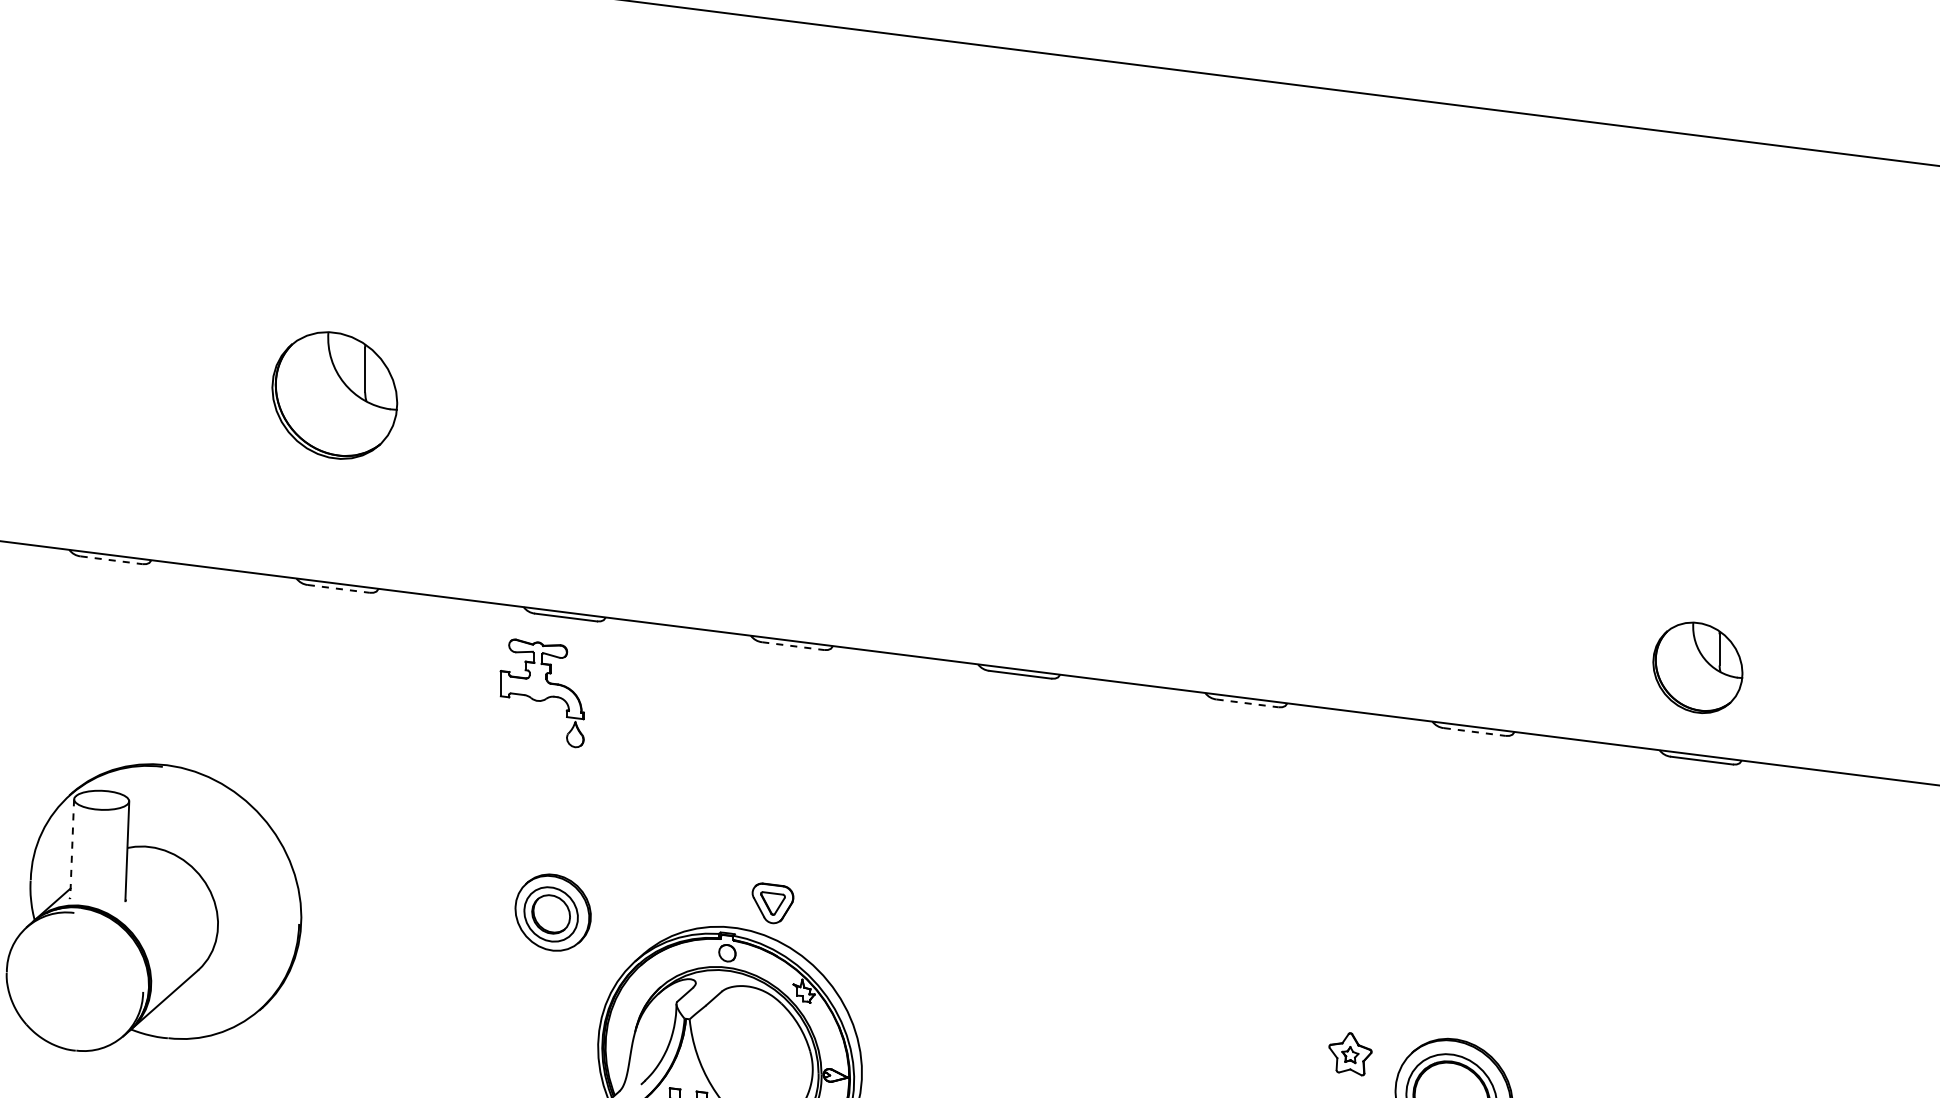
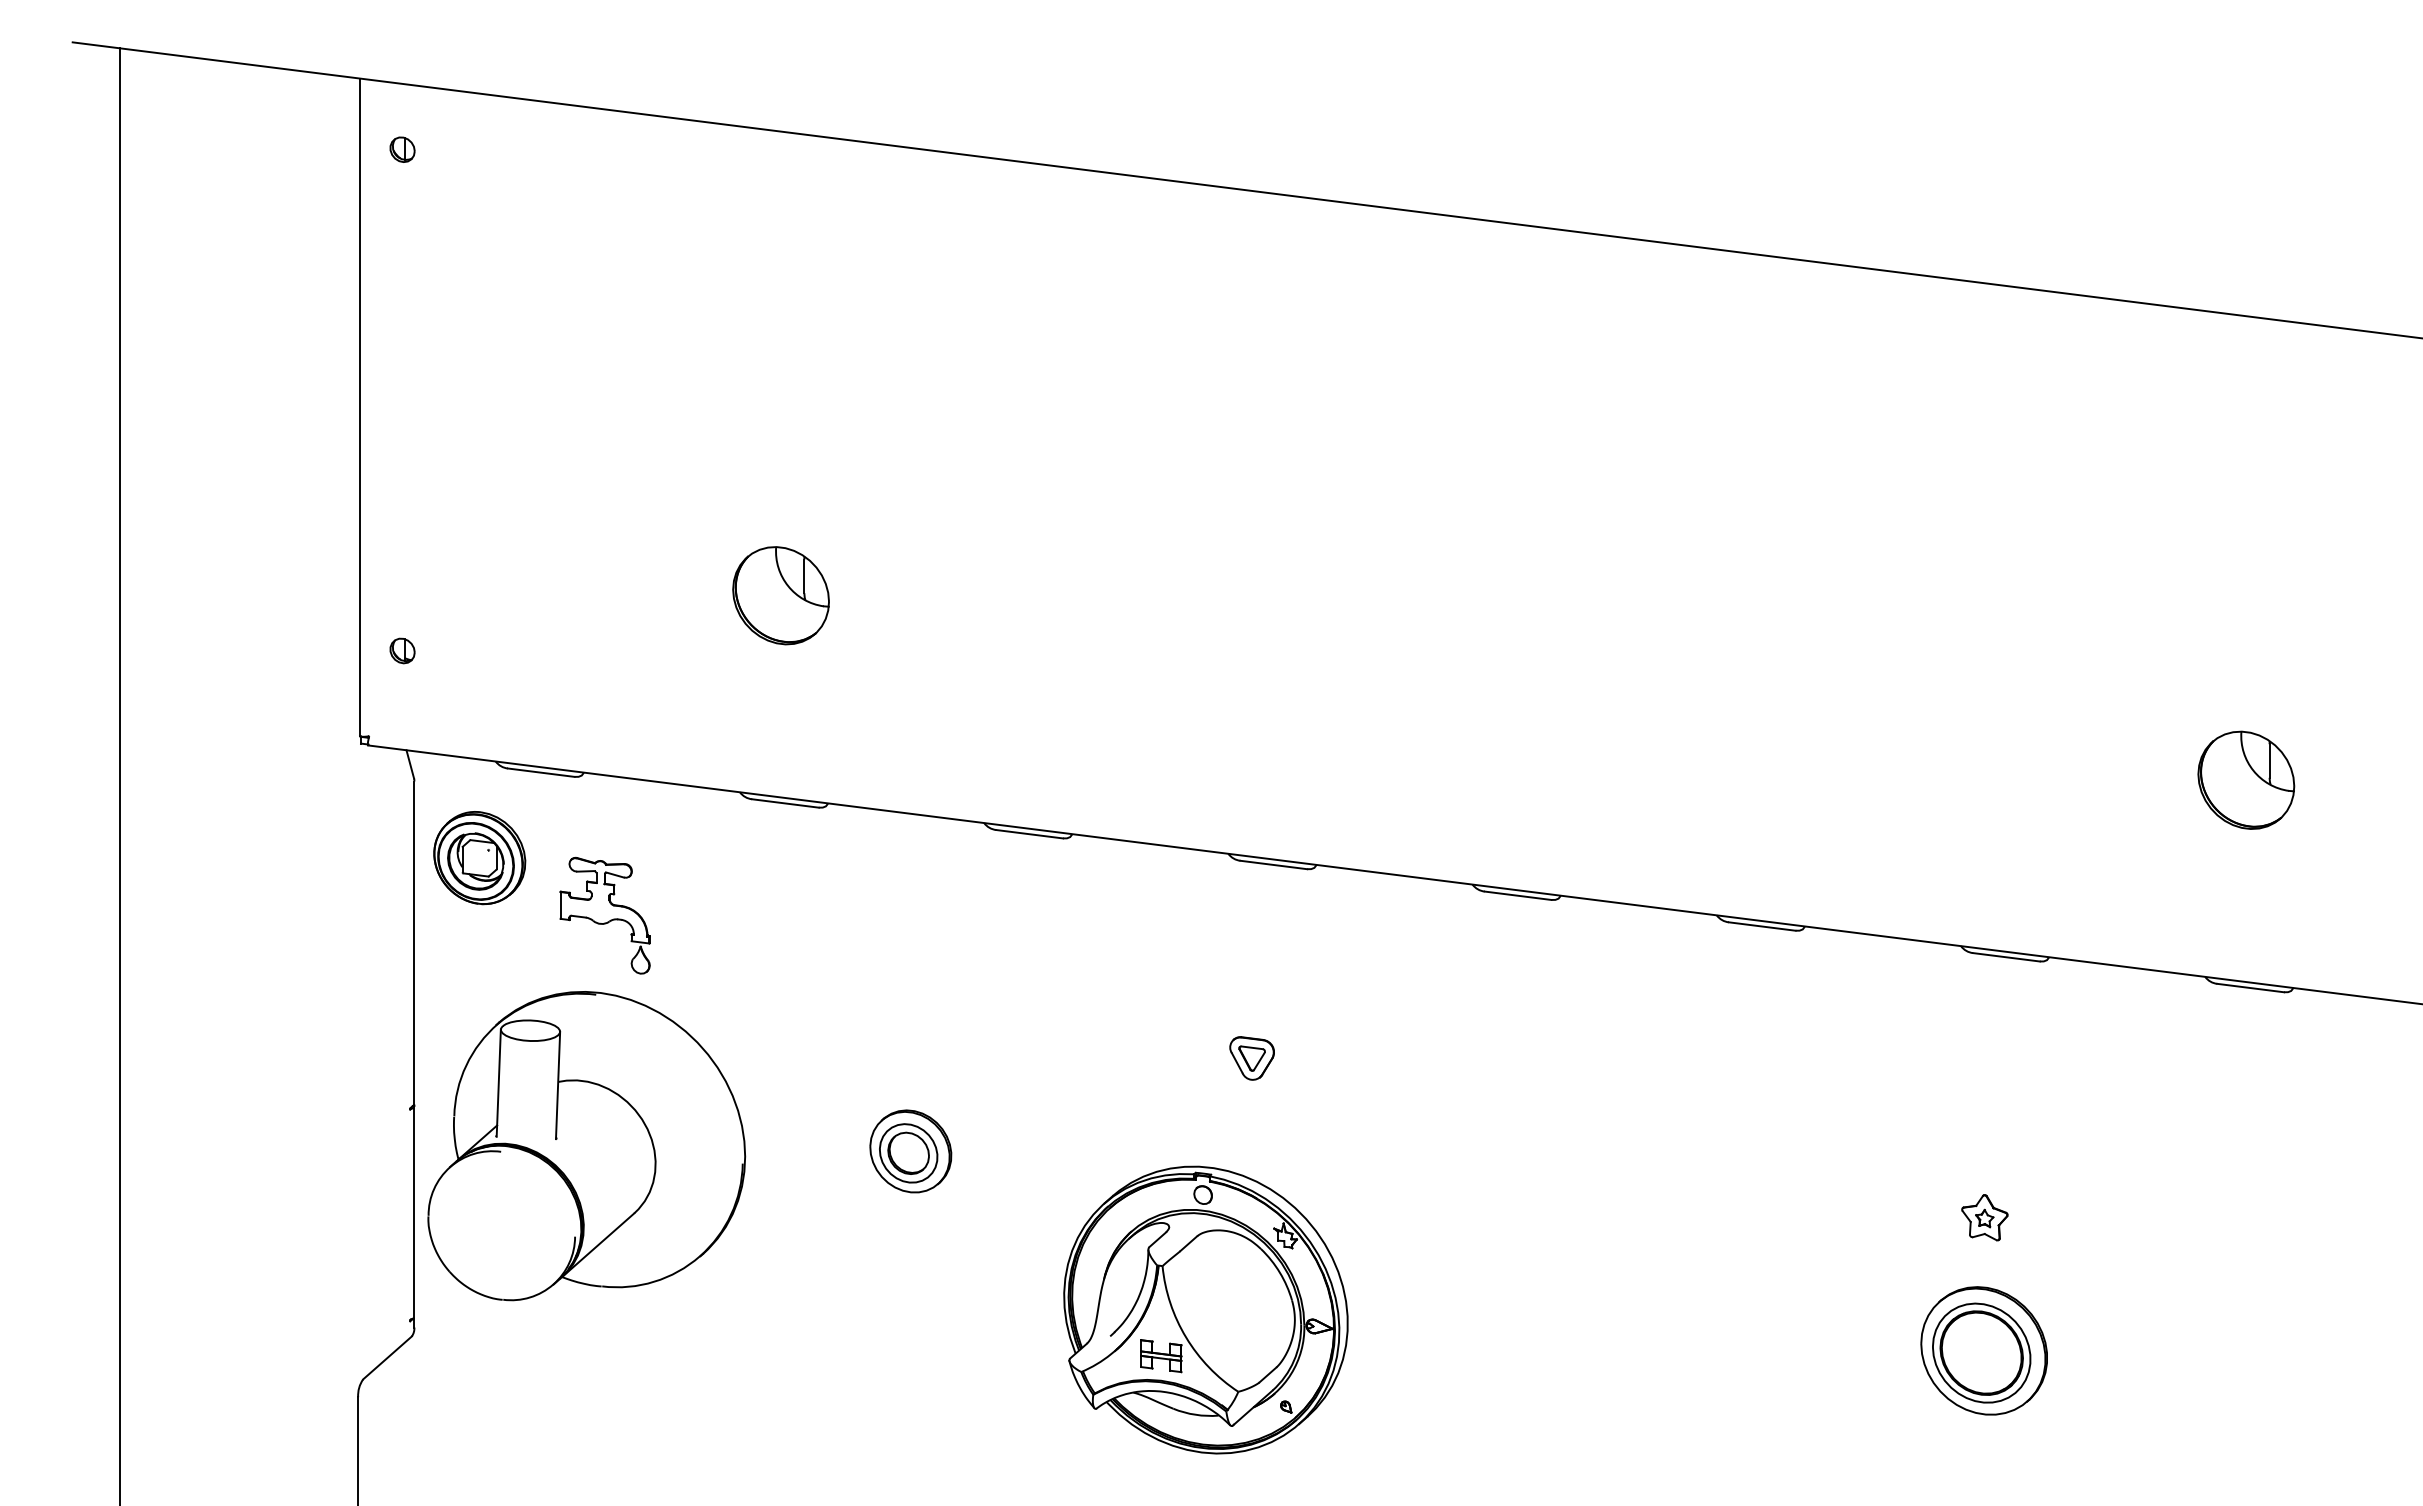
part: (334, 395) -> (780, 595), size x0.71
line: (111, 560) -> (541, 772), dashed -> solid
line: (338, 588) -> (785, 803), dashed -> solid
part: (54, 640) -> (479, 858), added
line: (792, 645) -> (1273, 864), dashed -> solid
part: (1698, 667) -> (2246, 779), moved
part: (541, 693) -> (604, 915), moved
line: (1247, 703) -> (1762, 926), dashed -> solid
line: (1474, 732) -> (2006, 957), dashed -> solid
line: (71, 849) -> (498, 1083), dashed -> solid
part: (772, 903) -> (1251, 1058), moved
part: (552, 912) -> (910, 1151), moved
part: (1350, 1054) -> (1984, 1217), moved

